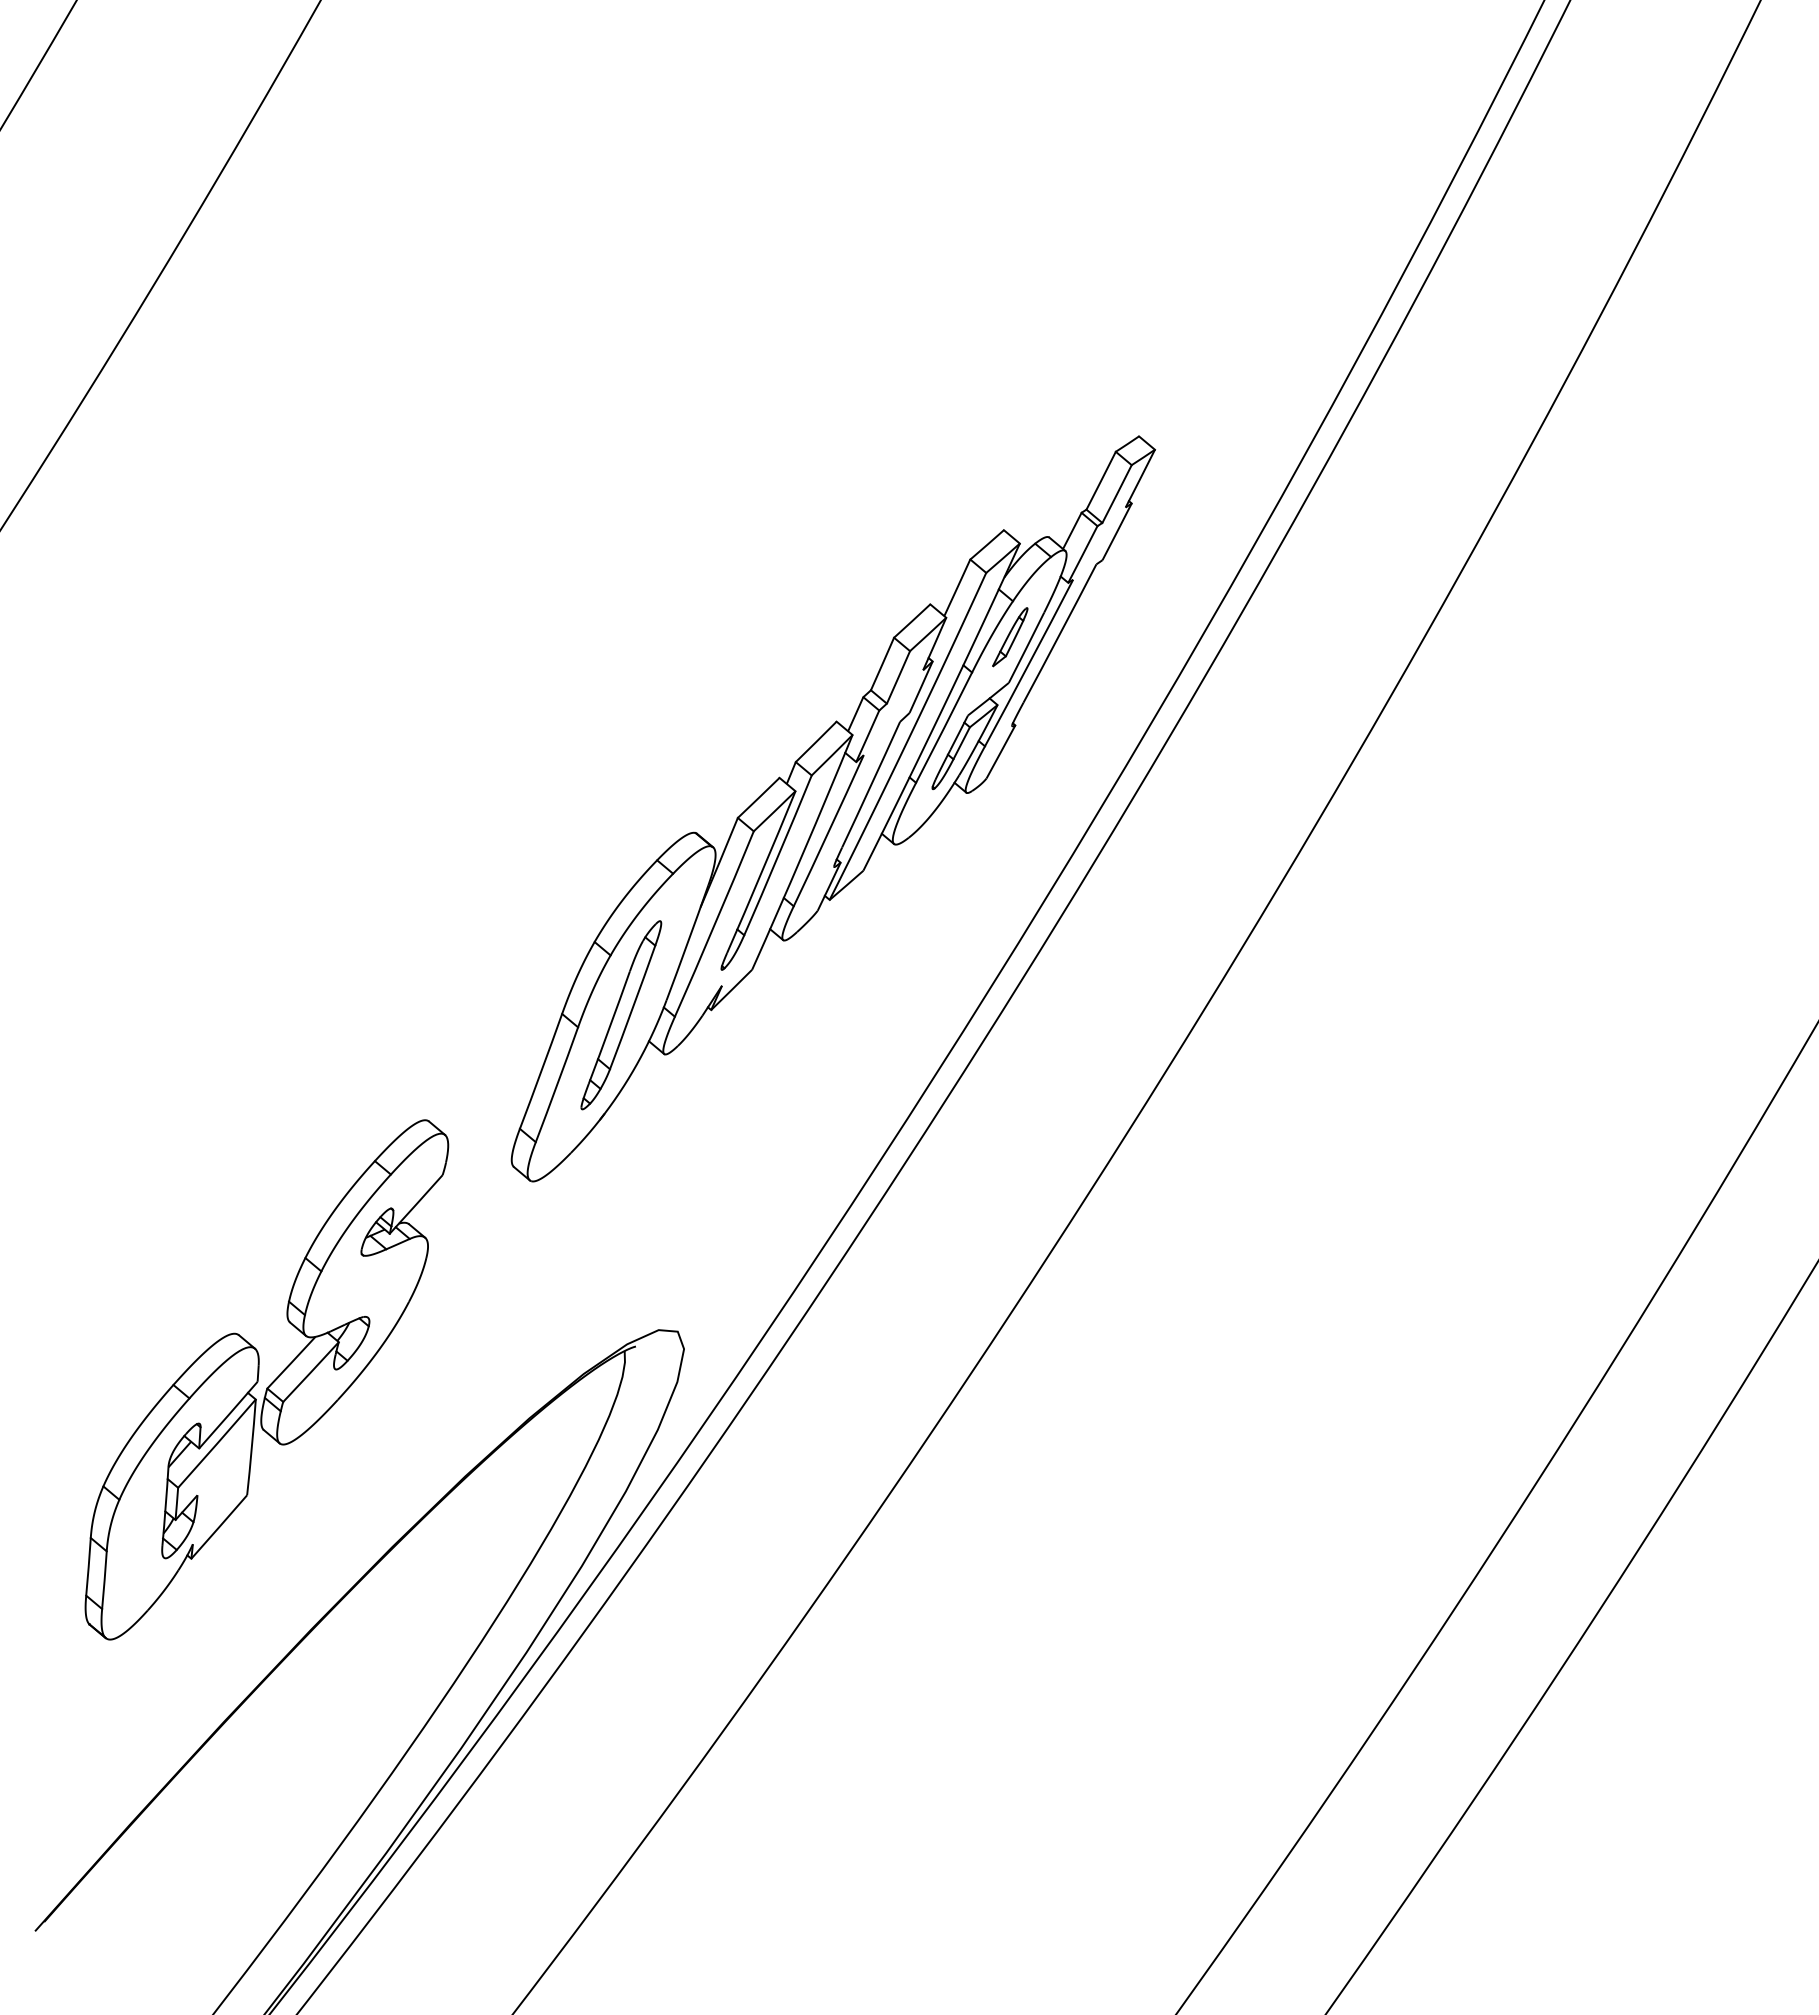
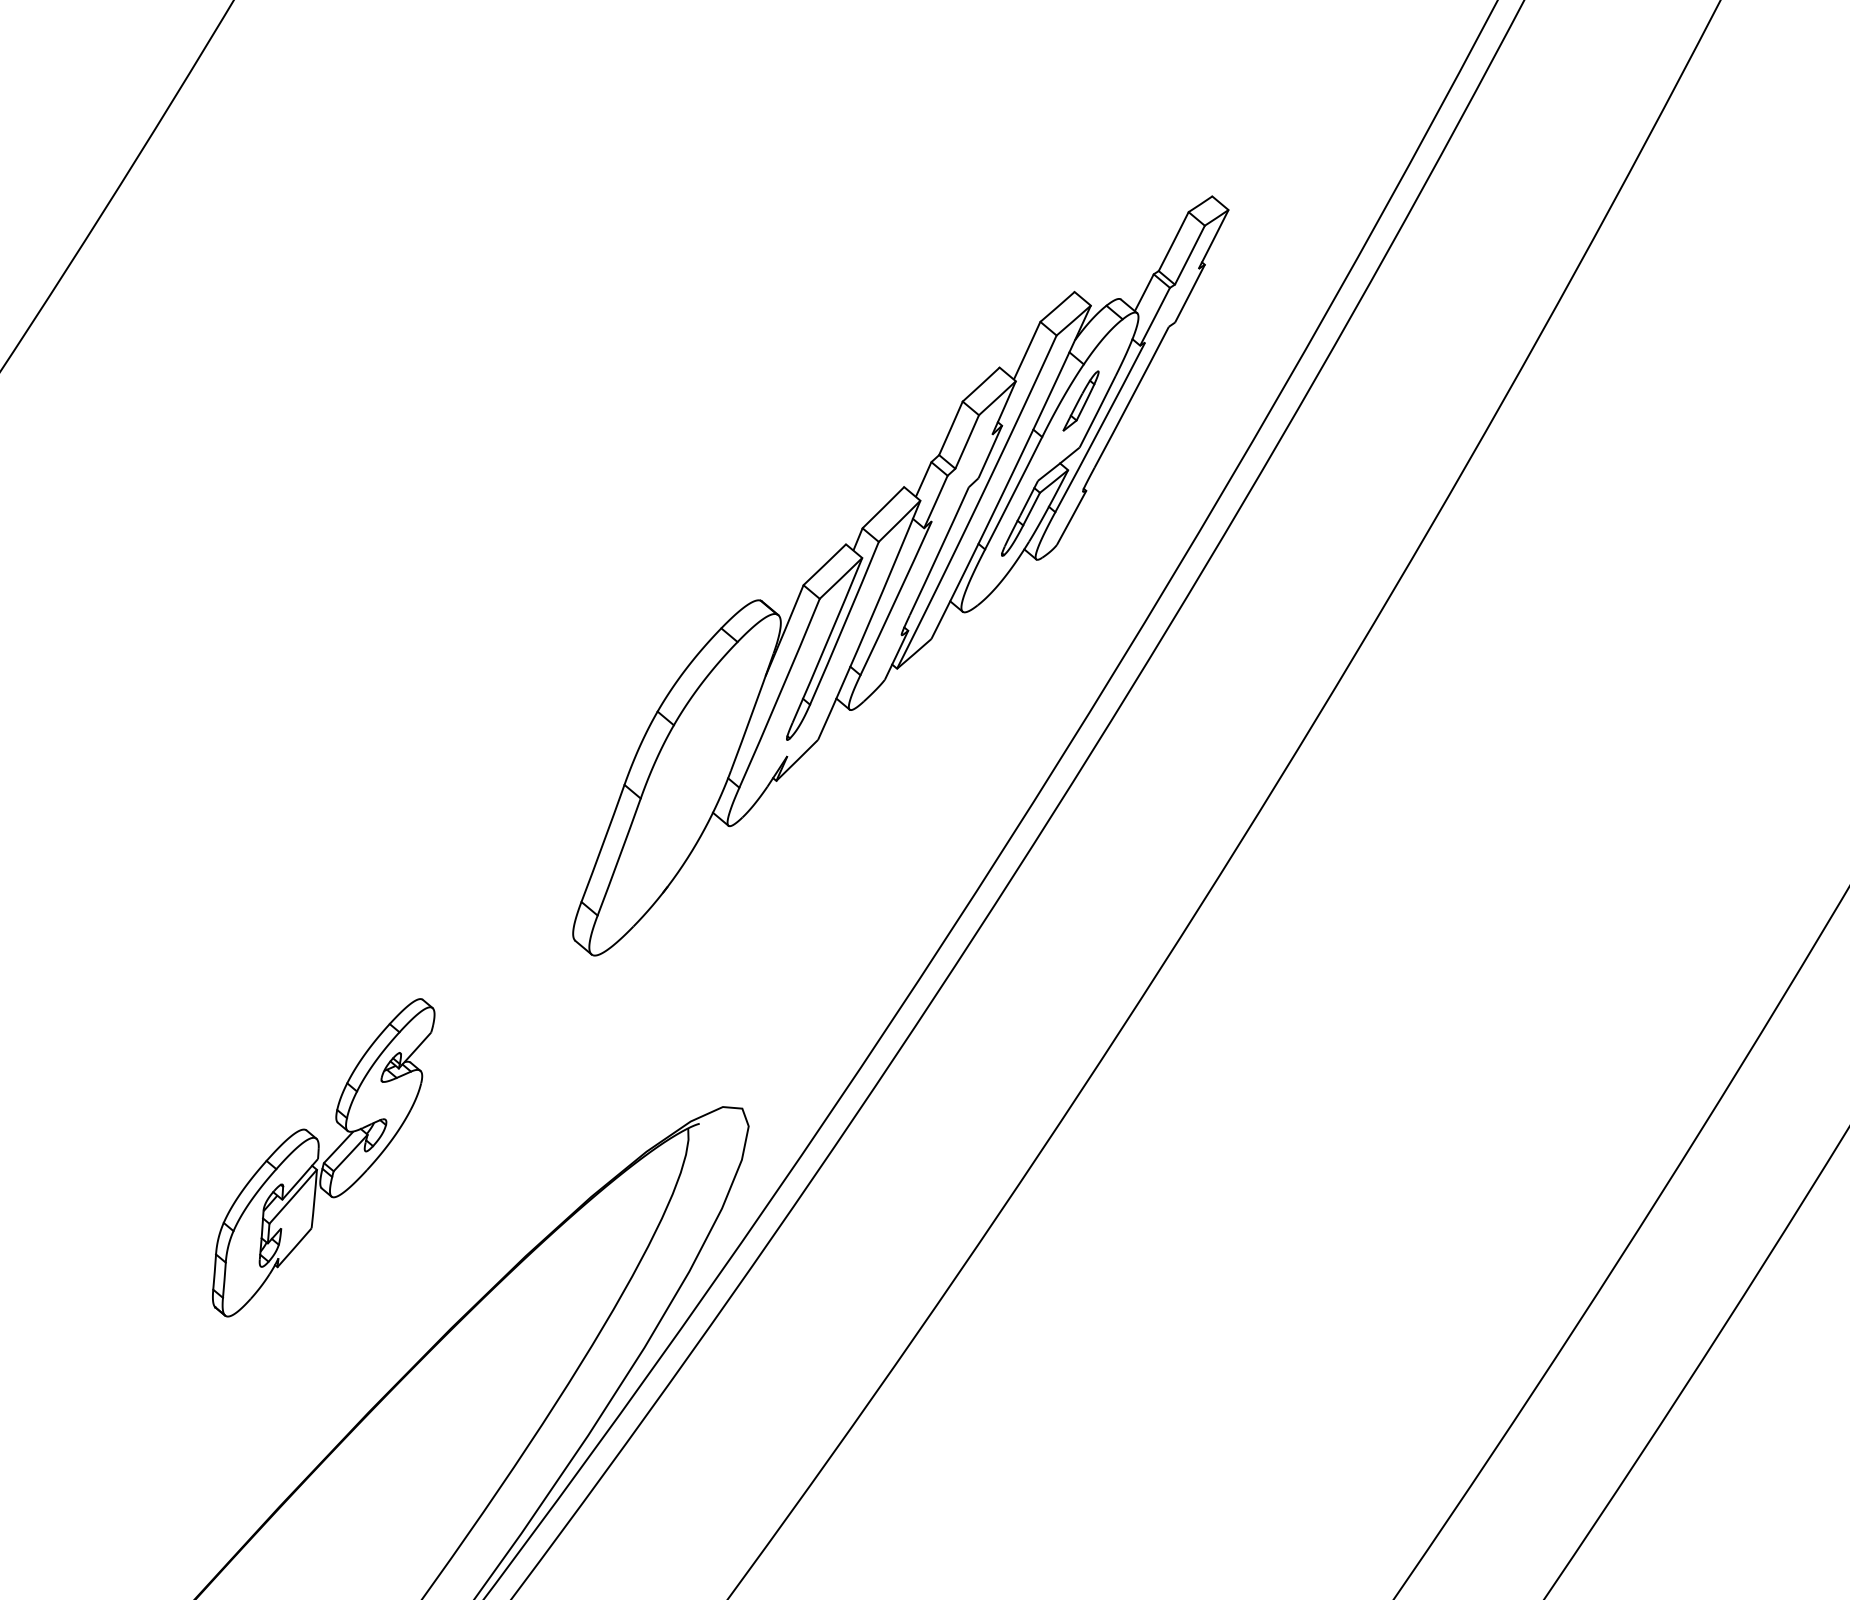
part: (621, 1015) -> (684, 786), removed
part: (266, 1379) -> (323, 1157), size x0.6

